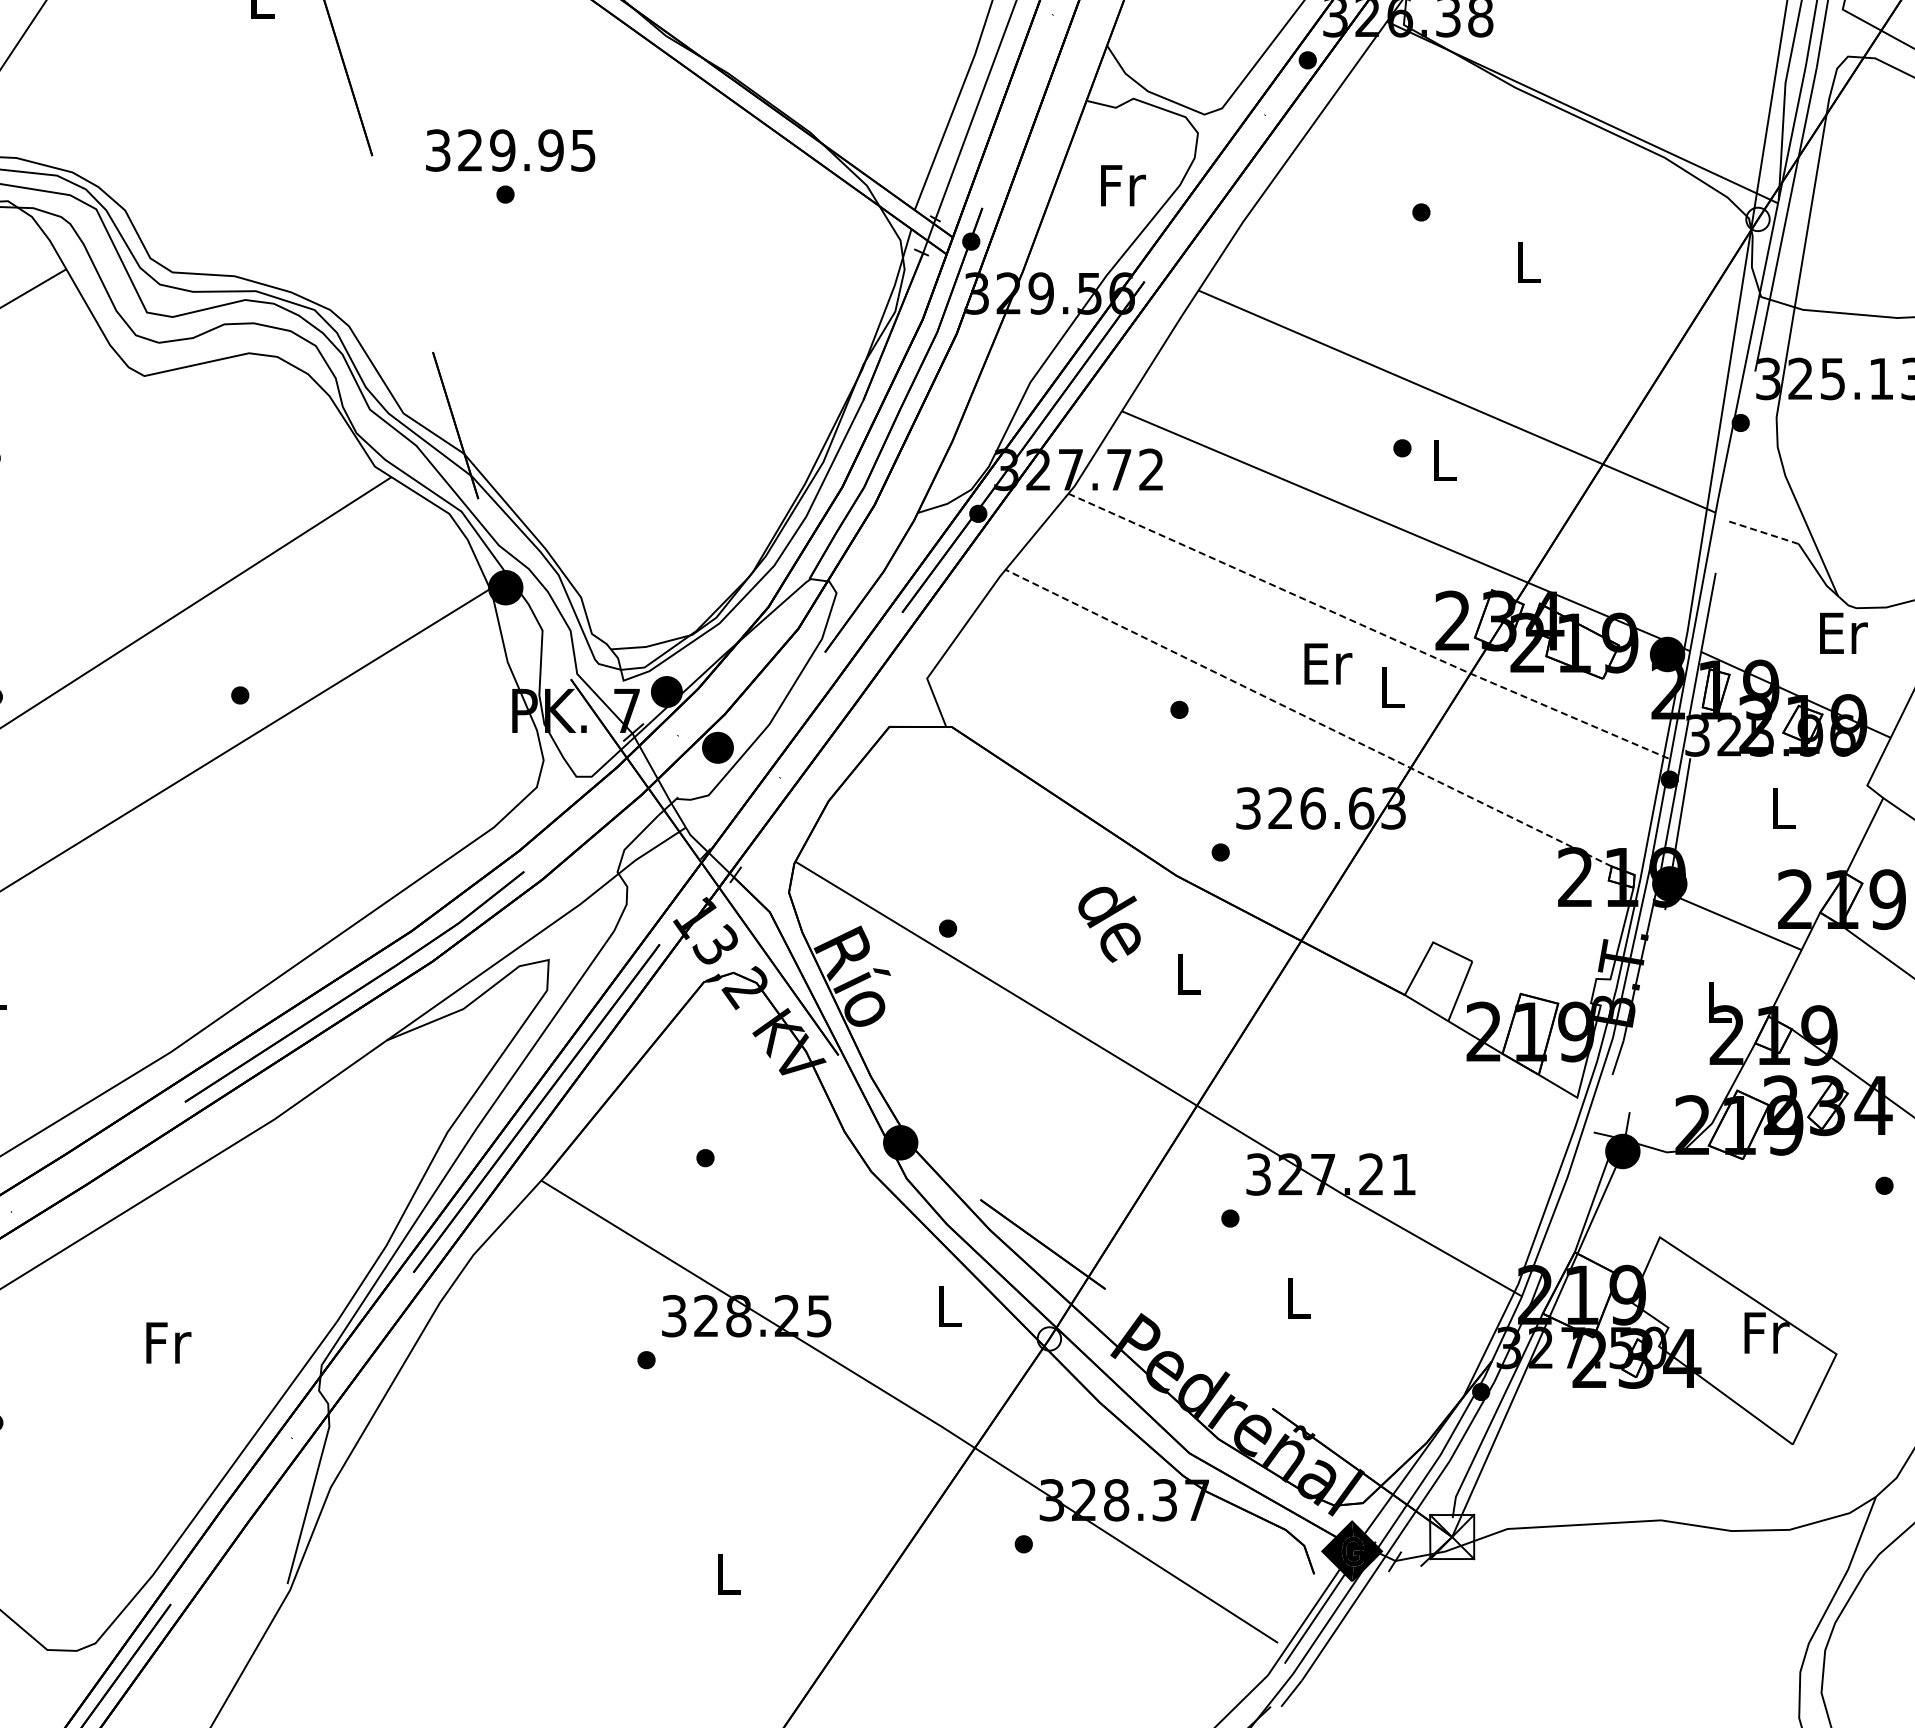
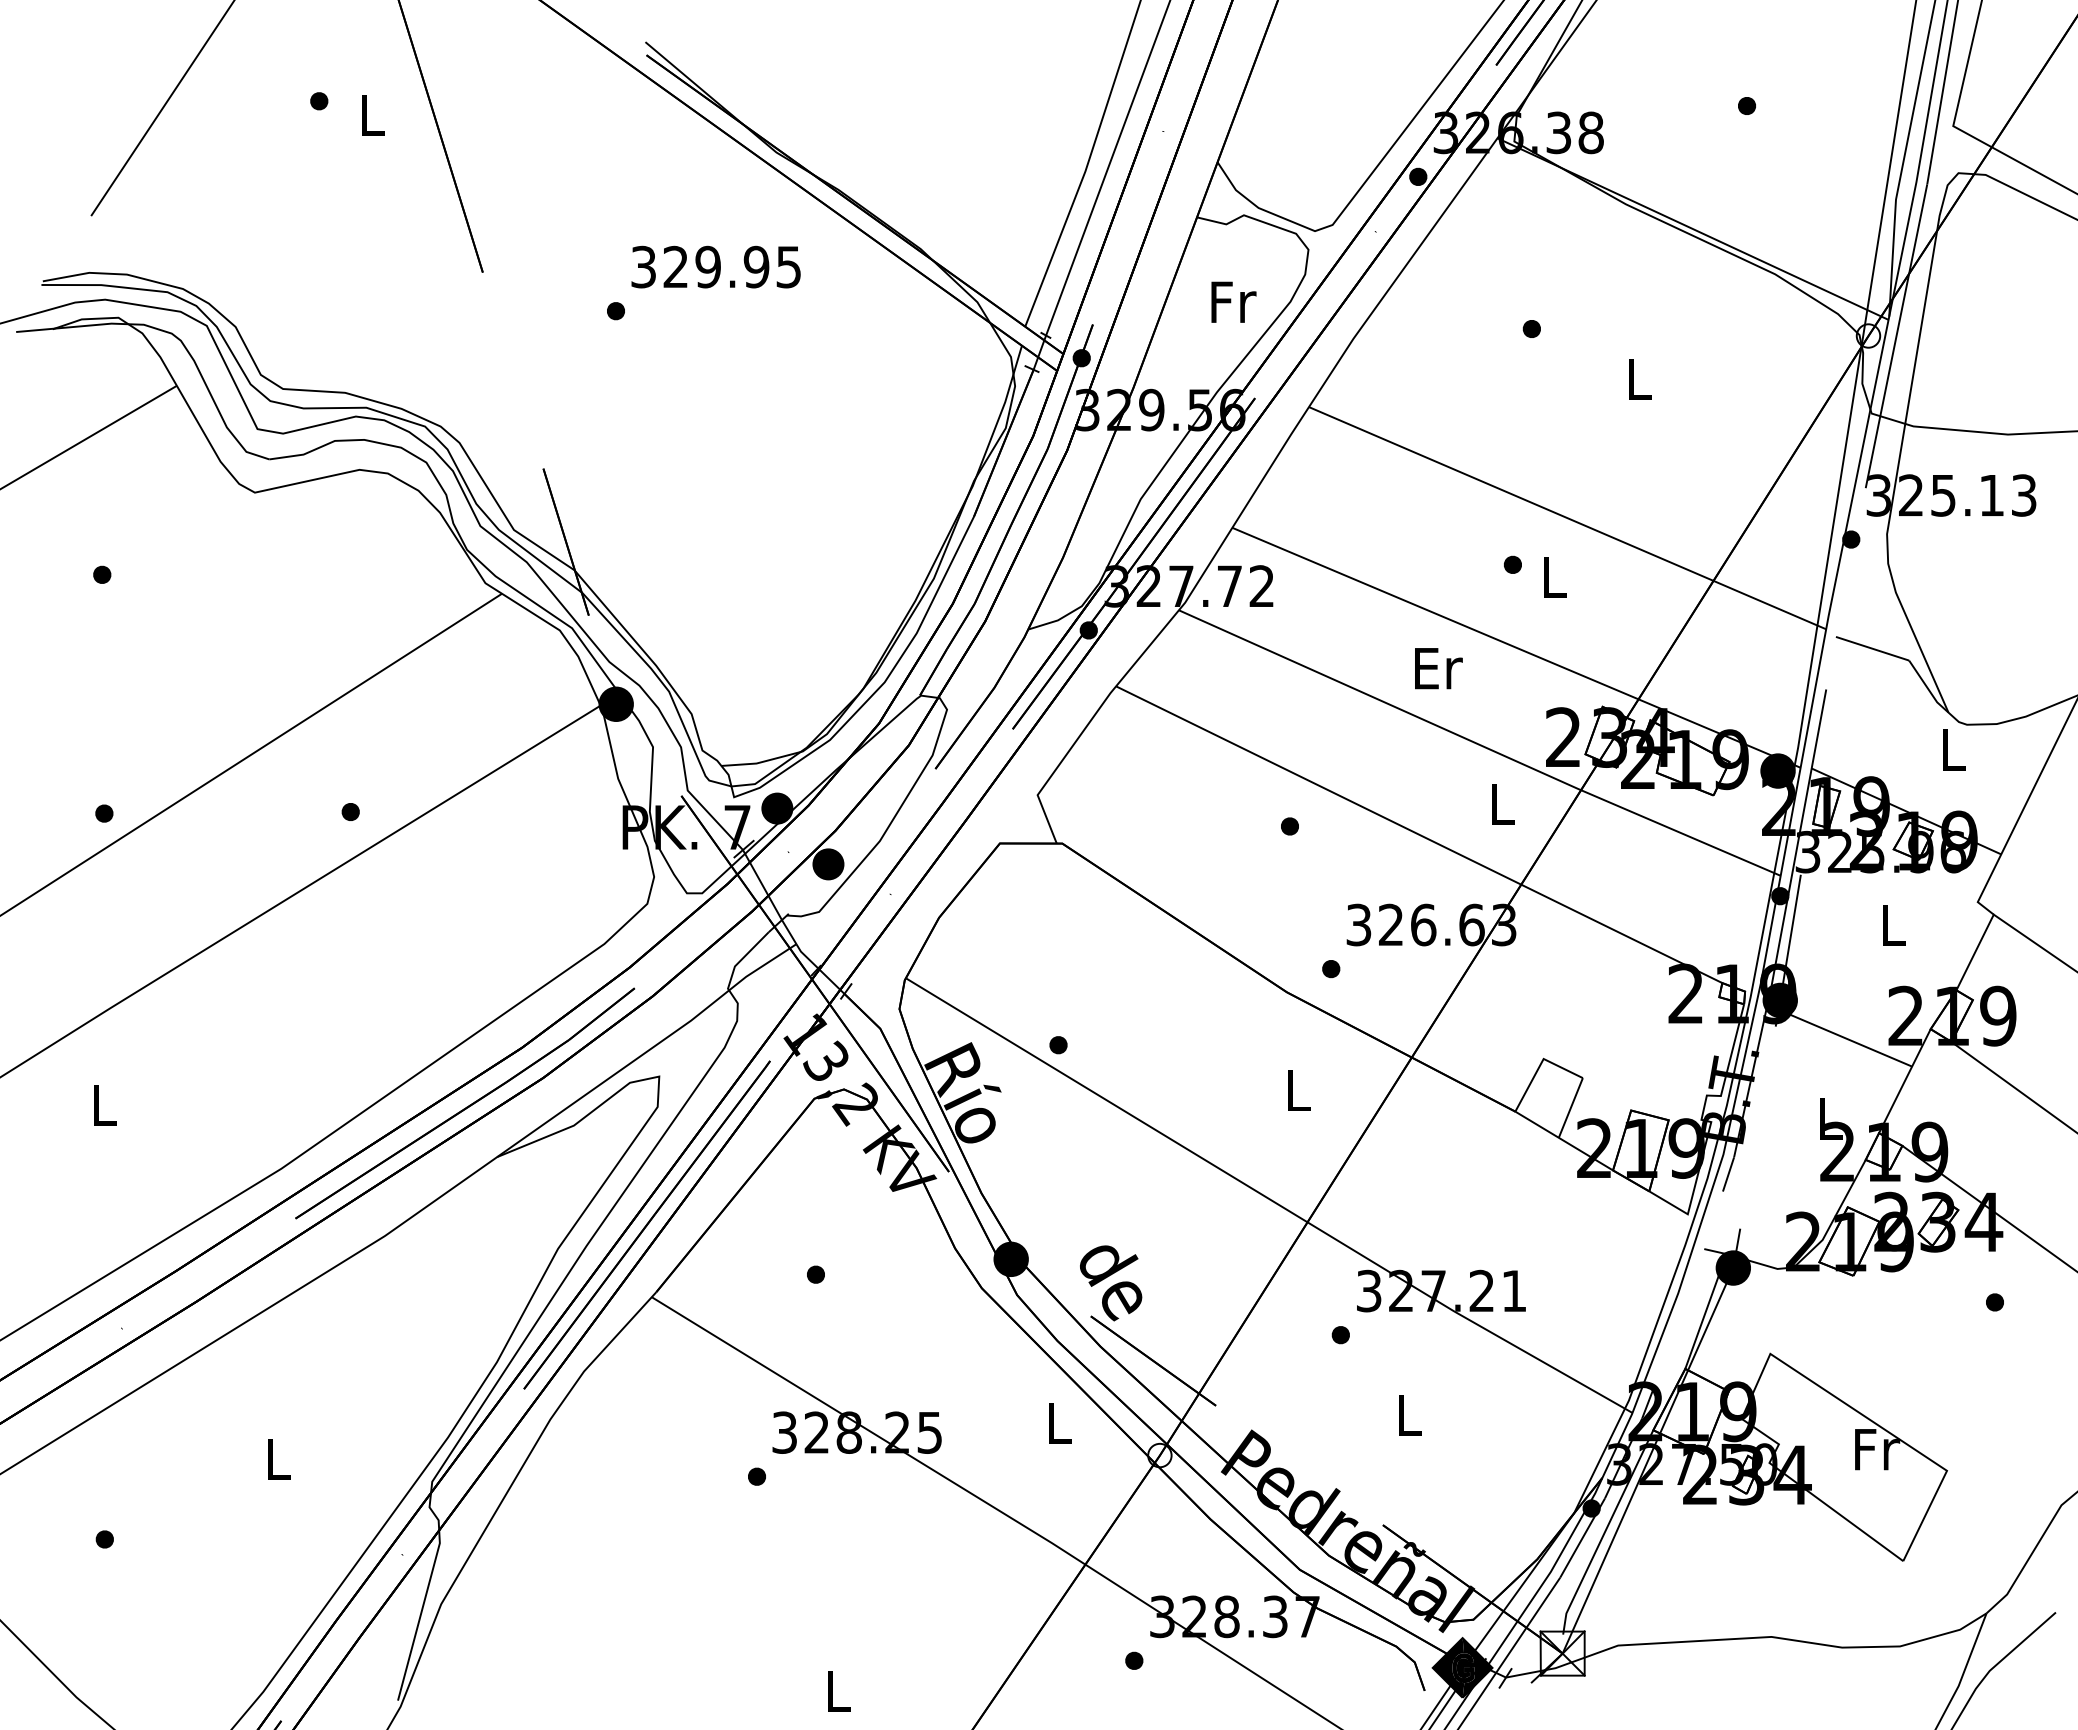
text: (510, 149) -> (715, 266), moved
line: (1762, 531) -> (1872, 648), dashed -> solid
line: (1370, 628) -> (1480, 745), dashed -> solid
text: (1844, 632) -> (1954, 749), Er -> L
text: (1328, 663) -> (1438, 668), moved
line: (1308, 717) -> (1418, 834), dashed -> solid
text: (1110, 924) -> (1111, 1283), moved
text: (168, 1342) -> (278, 1459), Fr -> L

